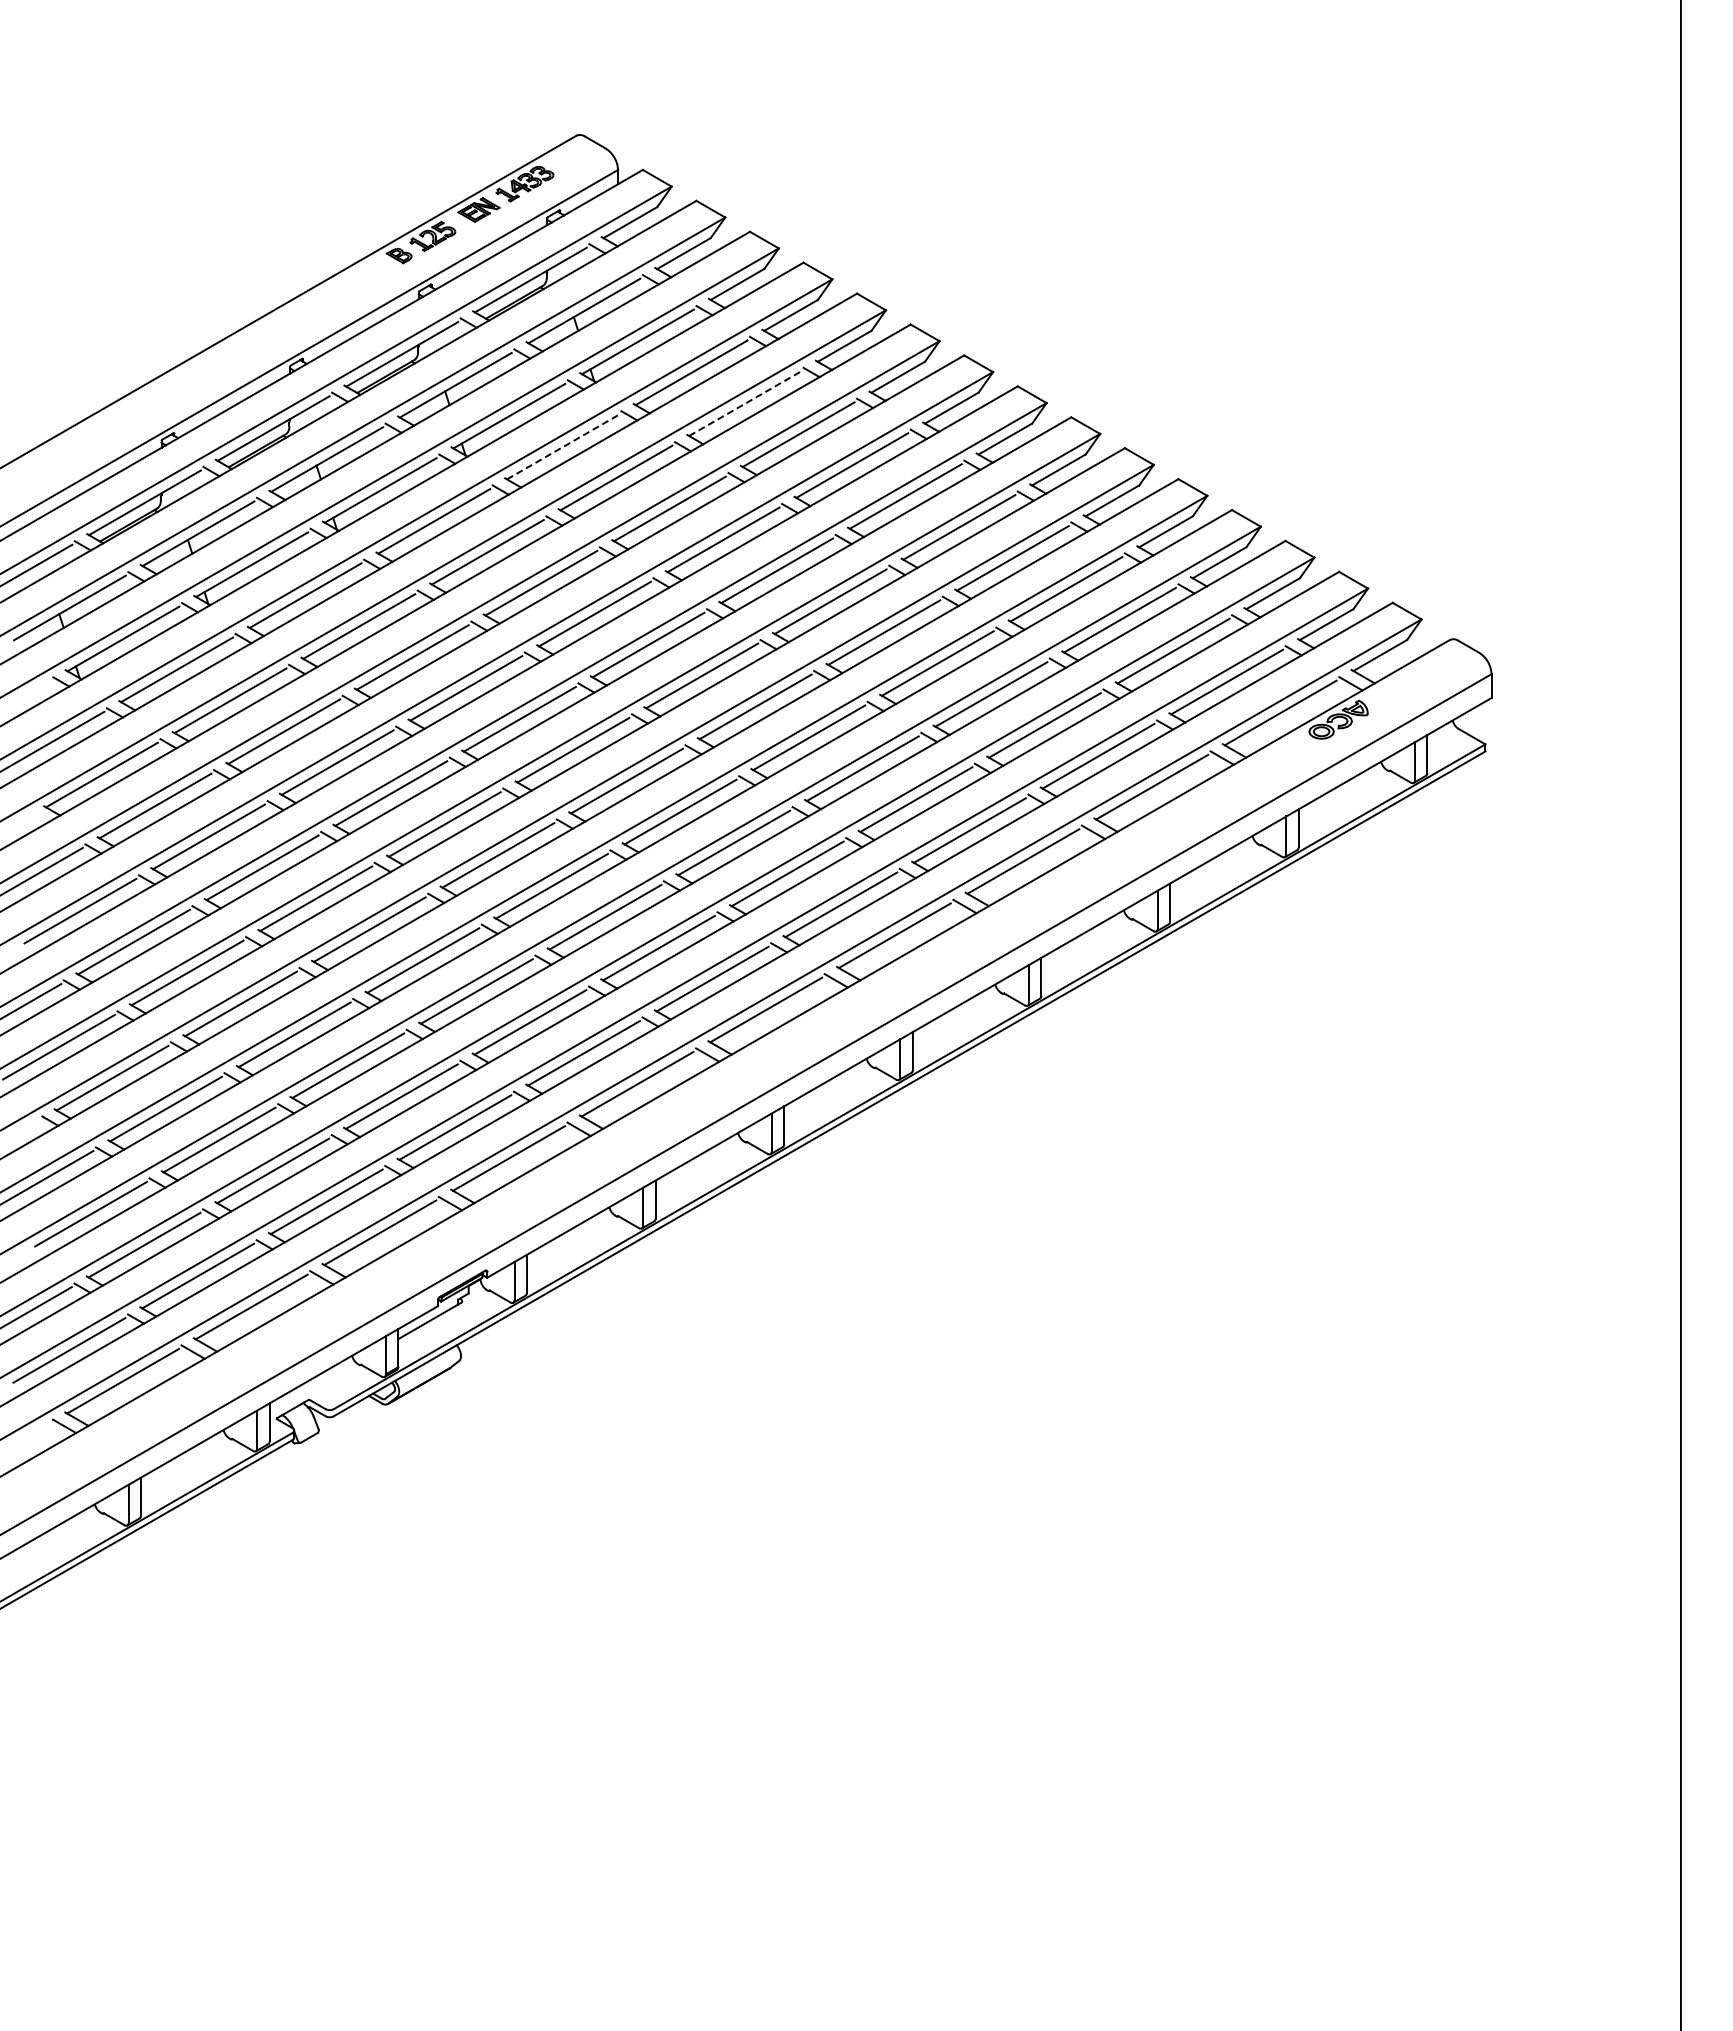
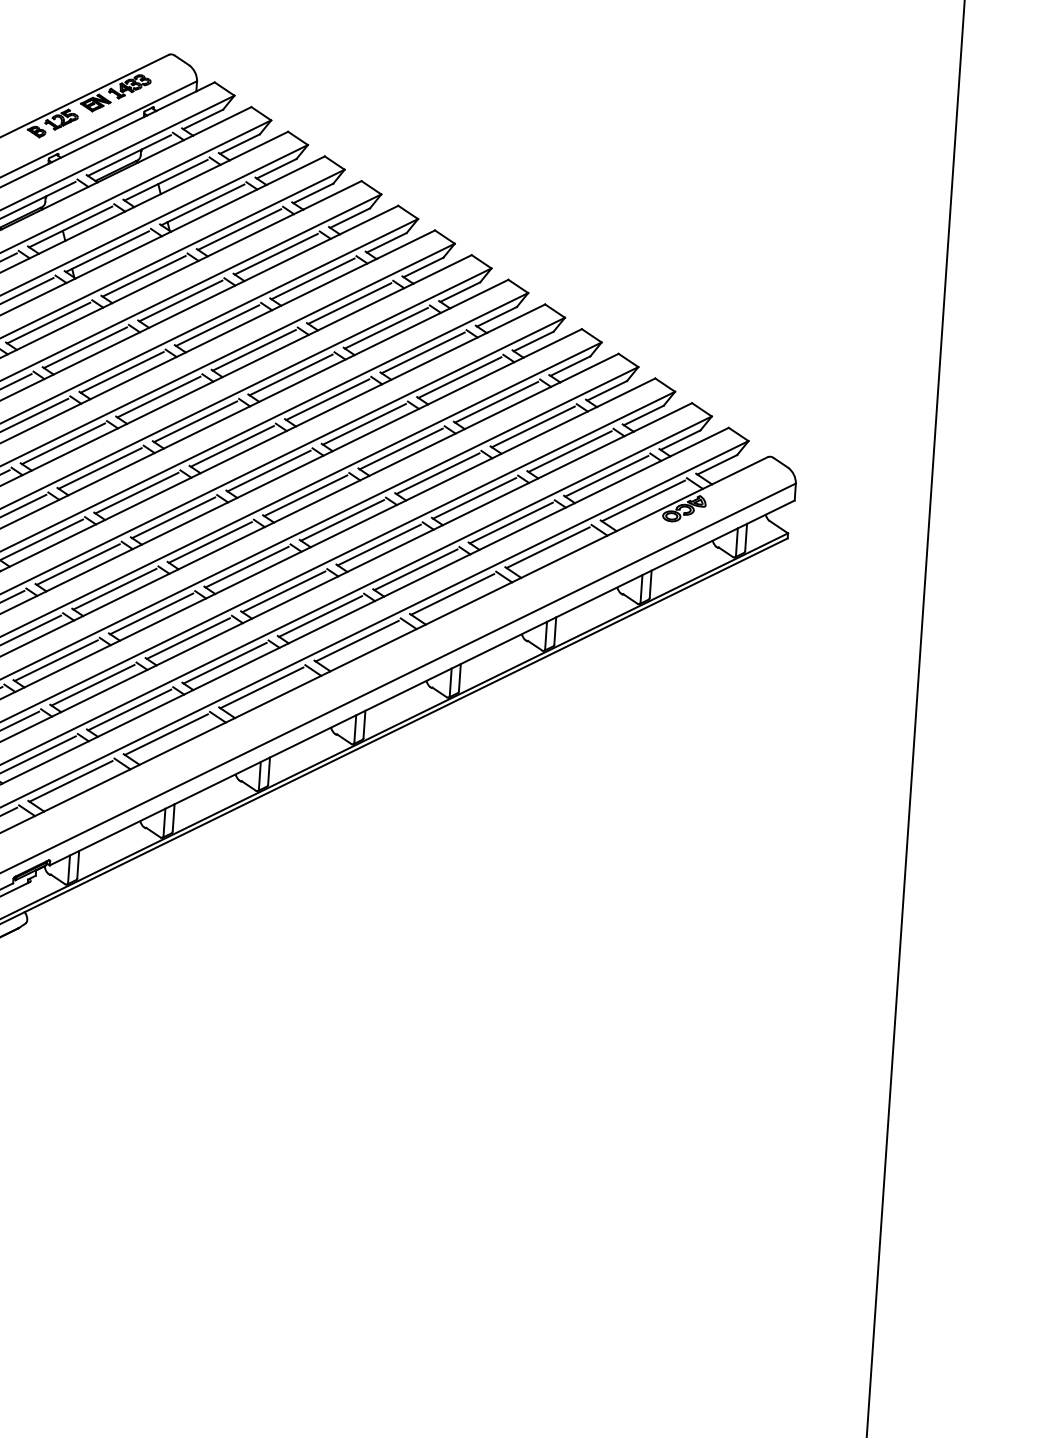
line: (745, 403) -> (276, 254), dashed -> solid
line: (562, 447) -> (143, 276), dashed -> solid

